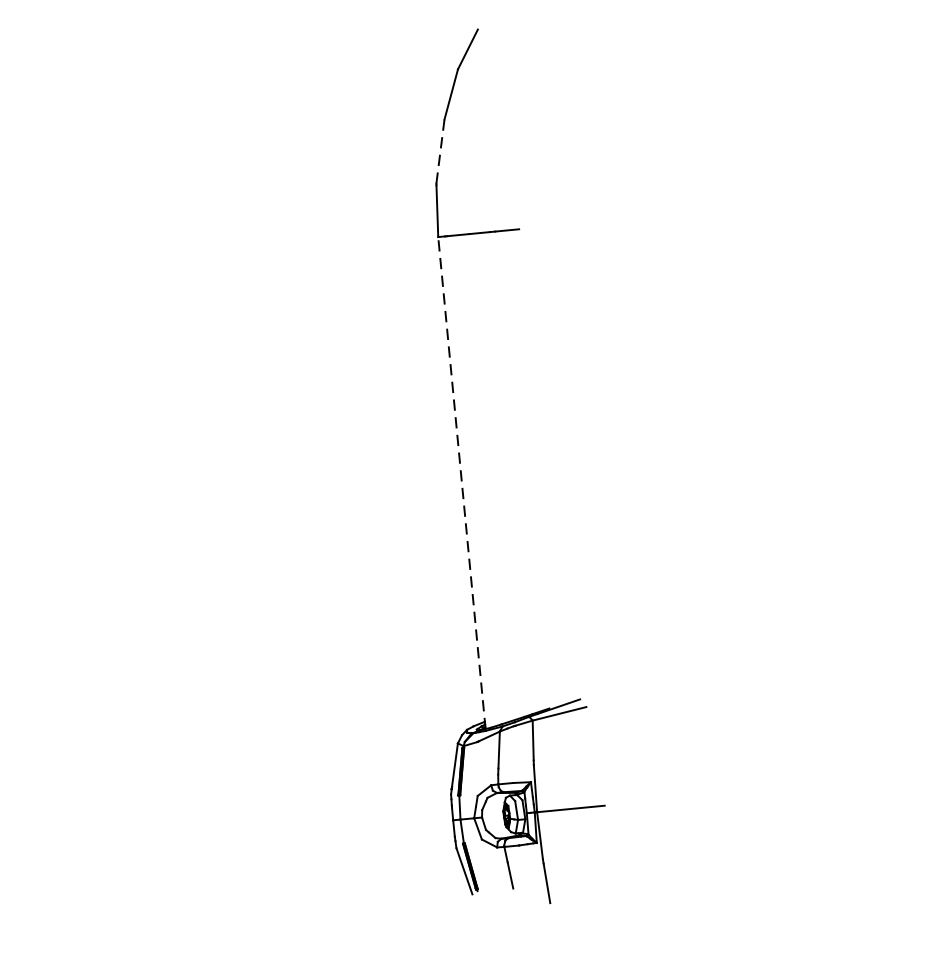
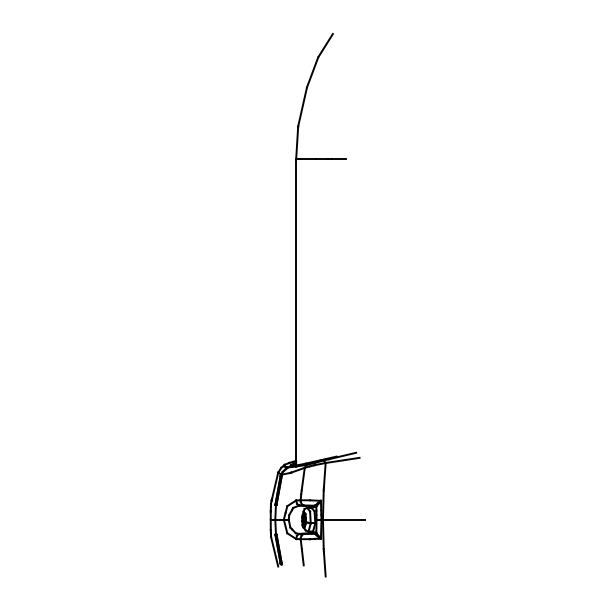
line: (440, 150) -> (302, 106), dashed -> solid
line: (462, 483) -> (296, 312), dashed -> solid

